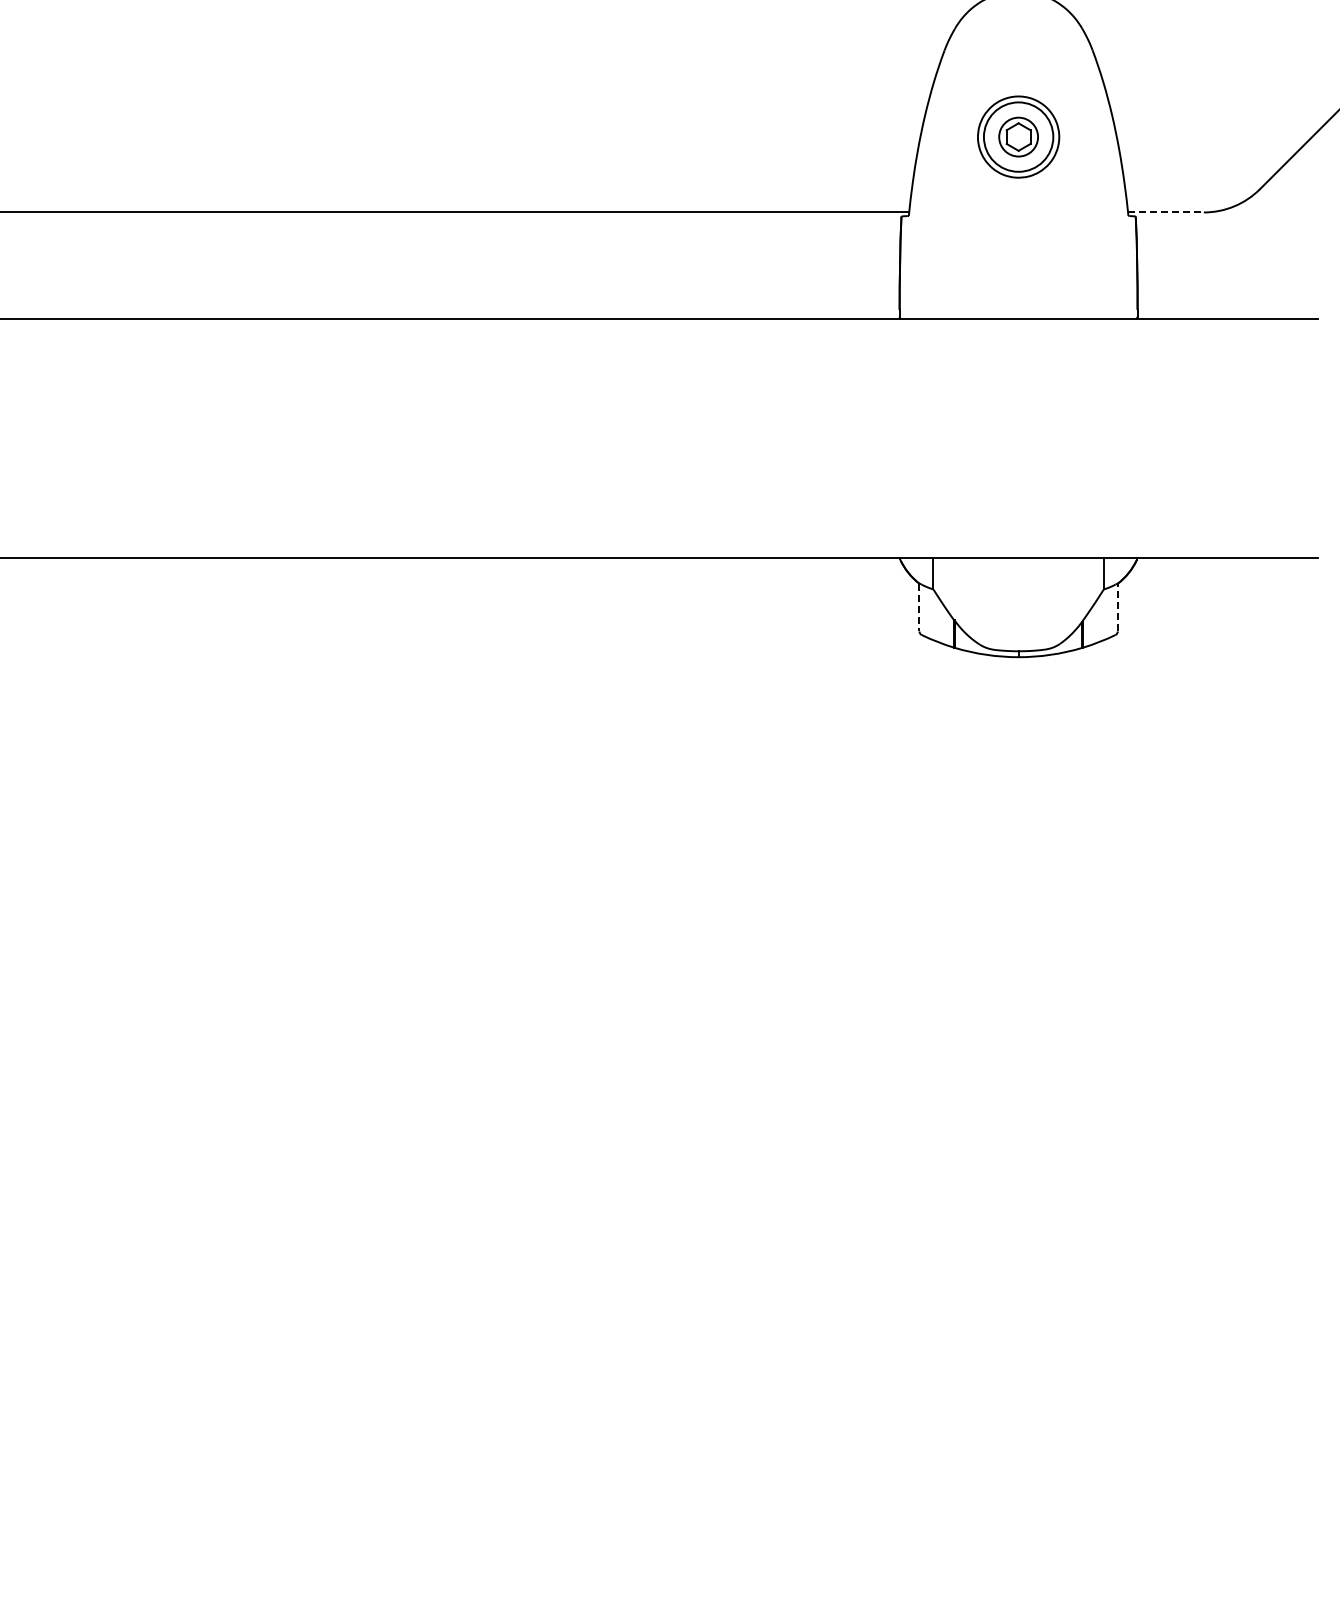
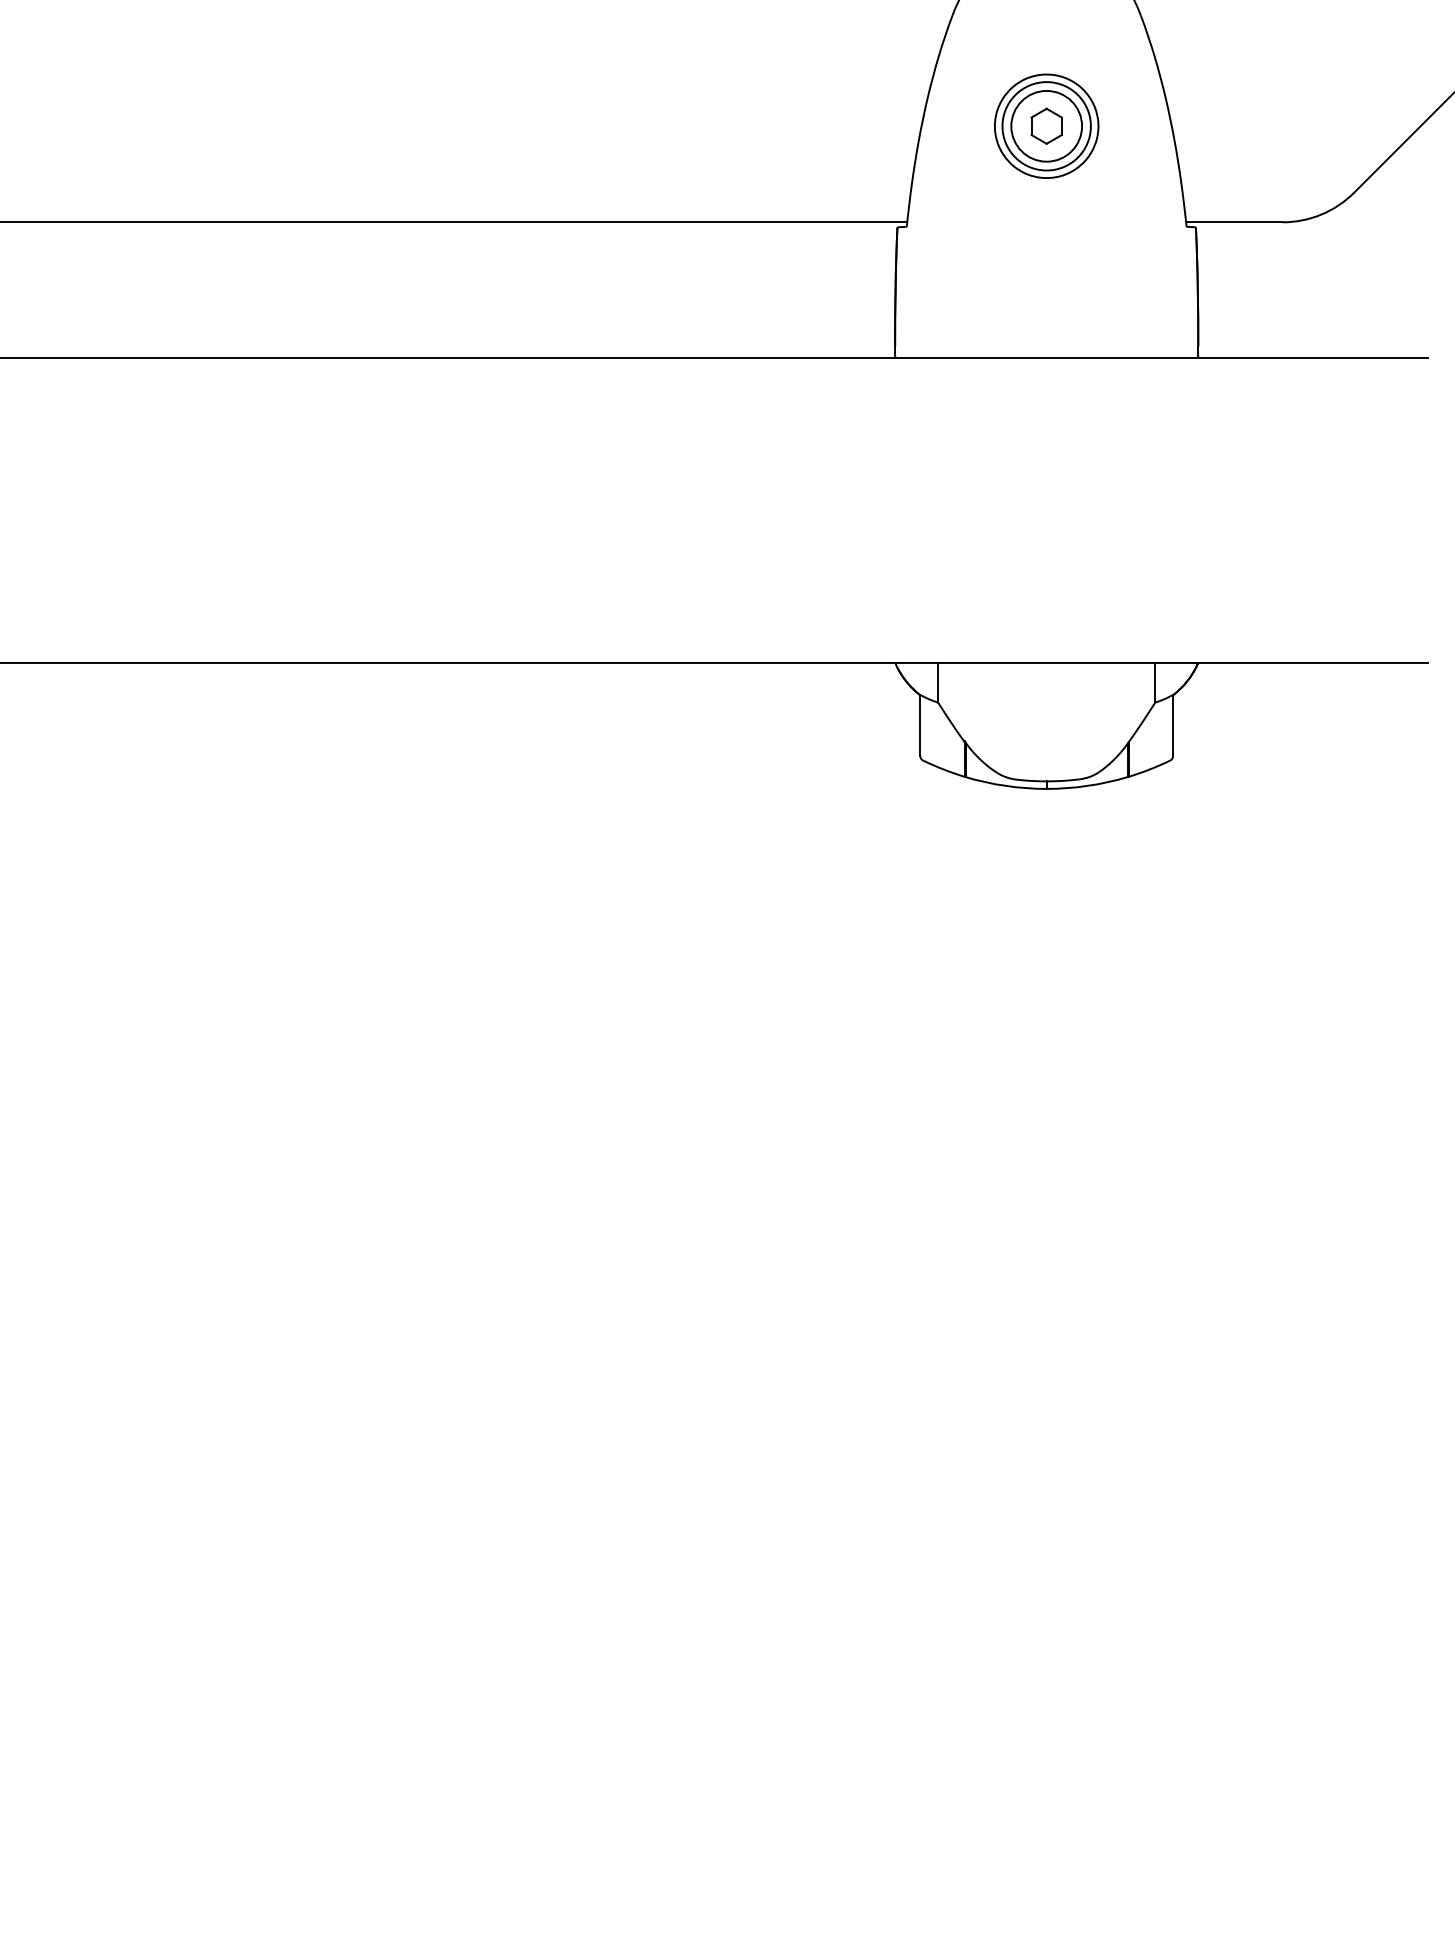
circle: (1018, 136) -> (1046, 125), size x1.43
line: (1165, 212) -> (1233, 222), dashed -> solid
line: (919, 607) -> (920, 725), dashed -> solid
line: (1117, 607) -> (1172, 725), dashed -> solid

